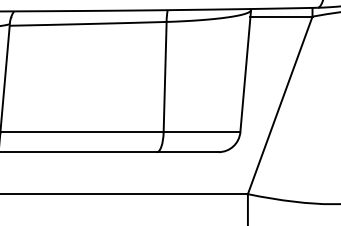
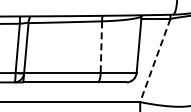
line: (165, 77) -> (101, 47), solid -> dashed
line: (280, 105) -> (155, 60), solid -> dashed

